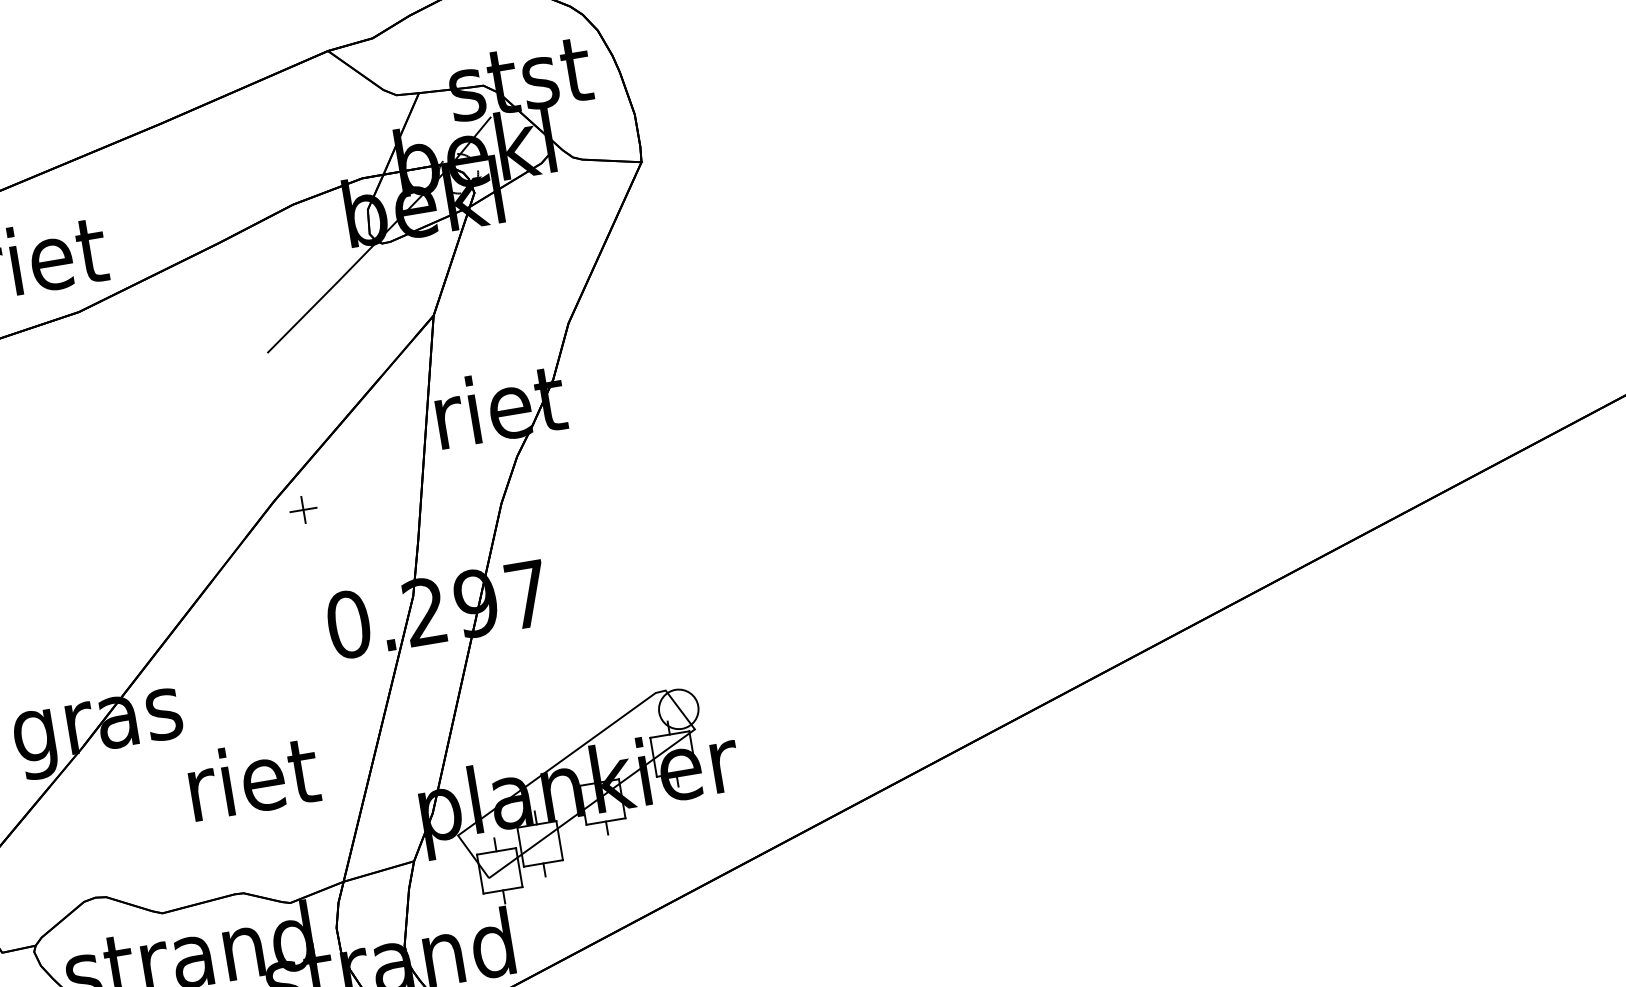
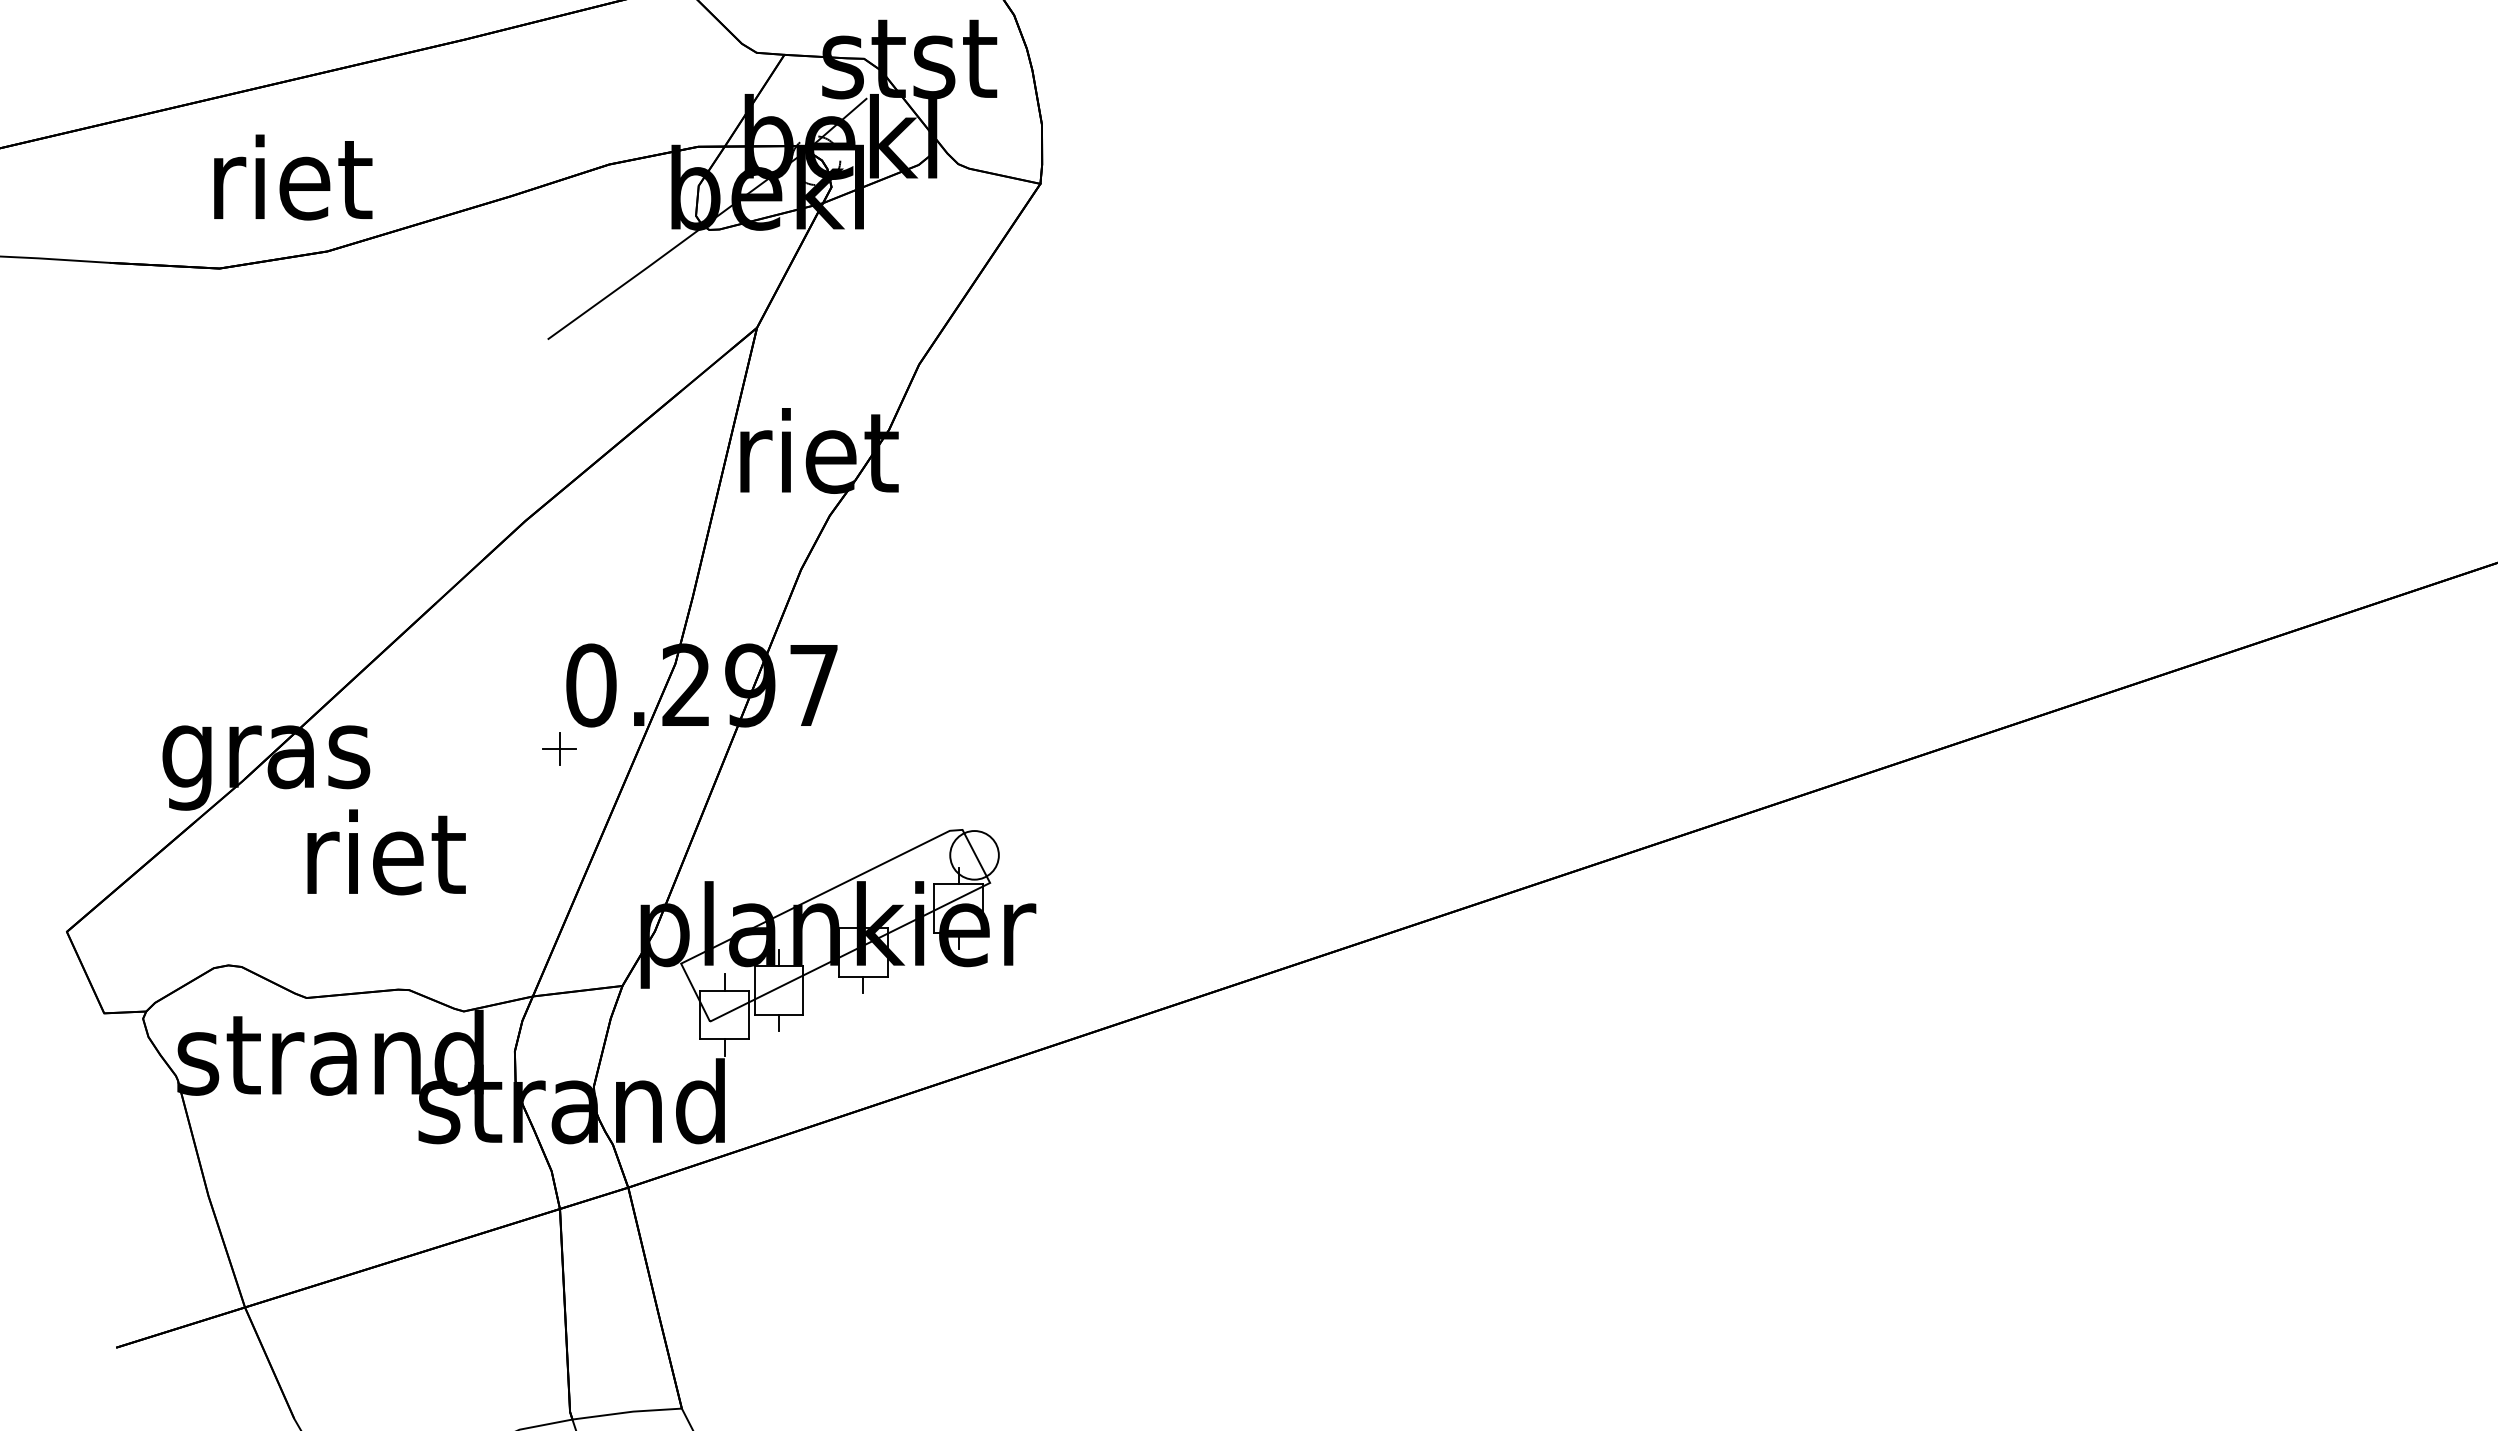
part: (303, 509) -> (559, 748), moved
text: (253, 778) -> (386, 852), moved

